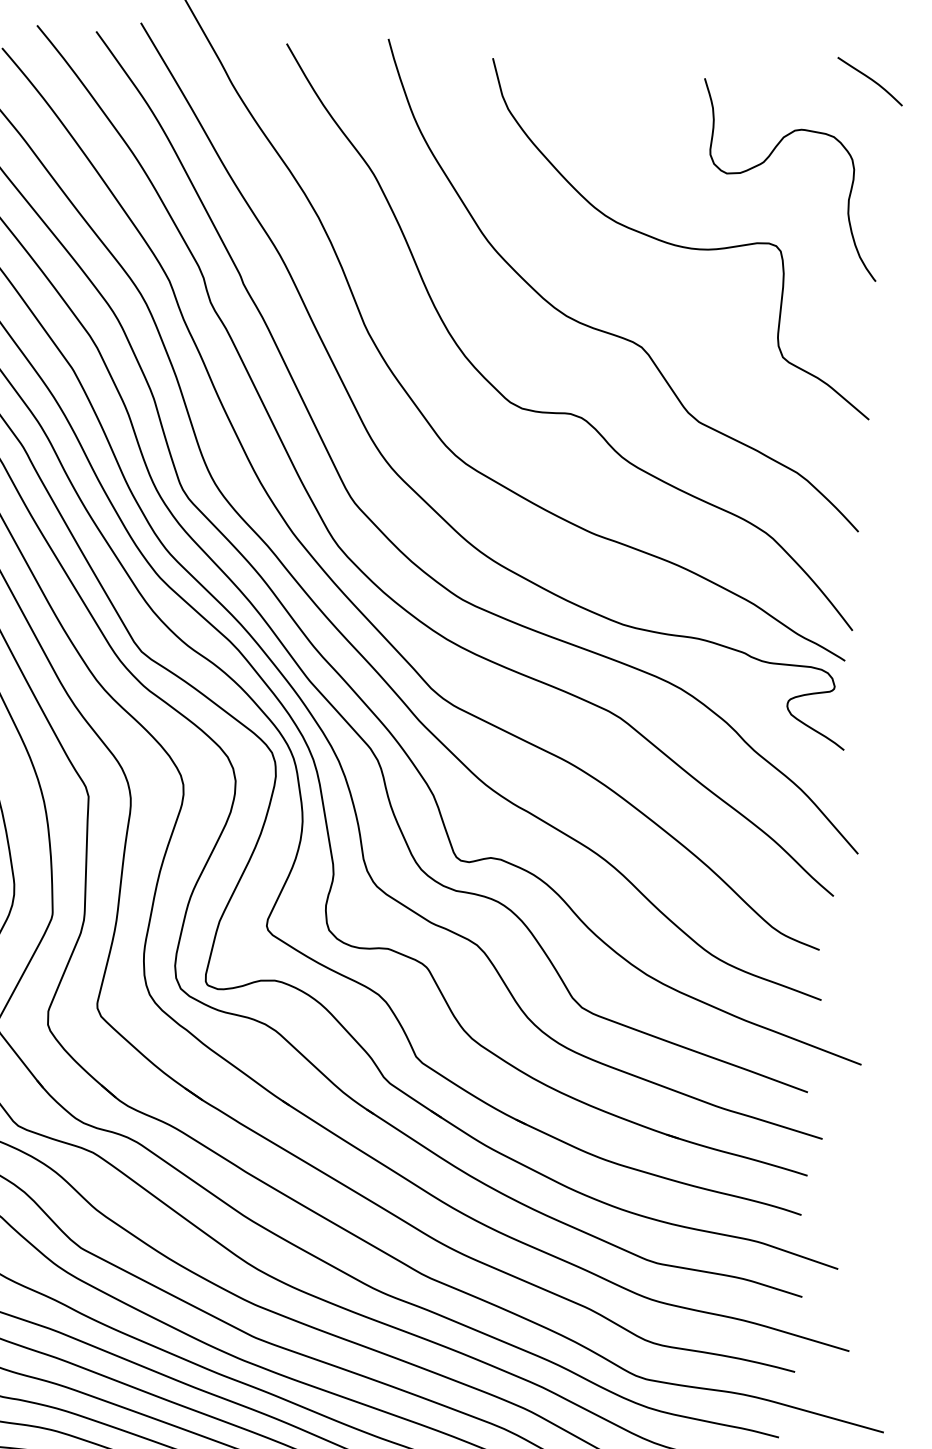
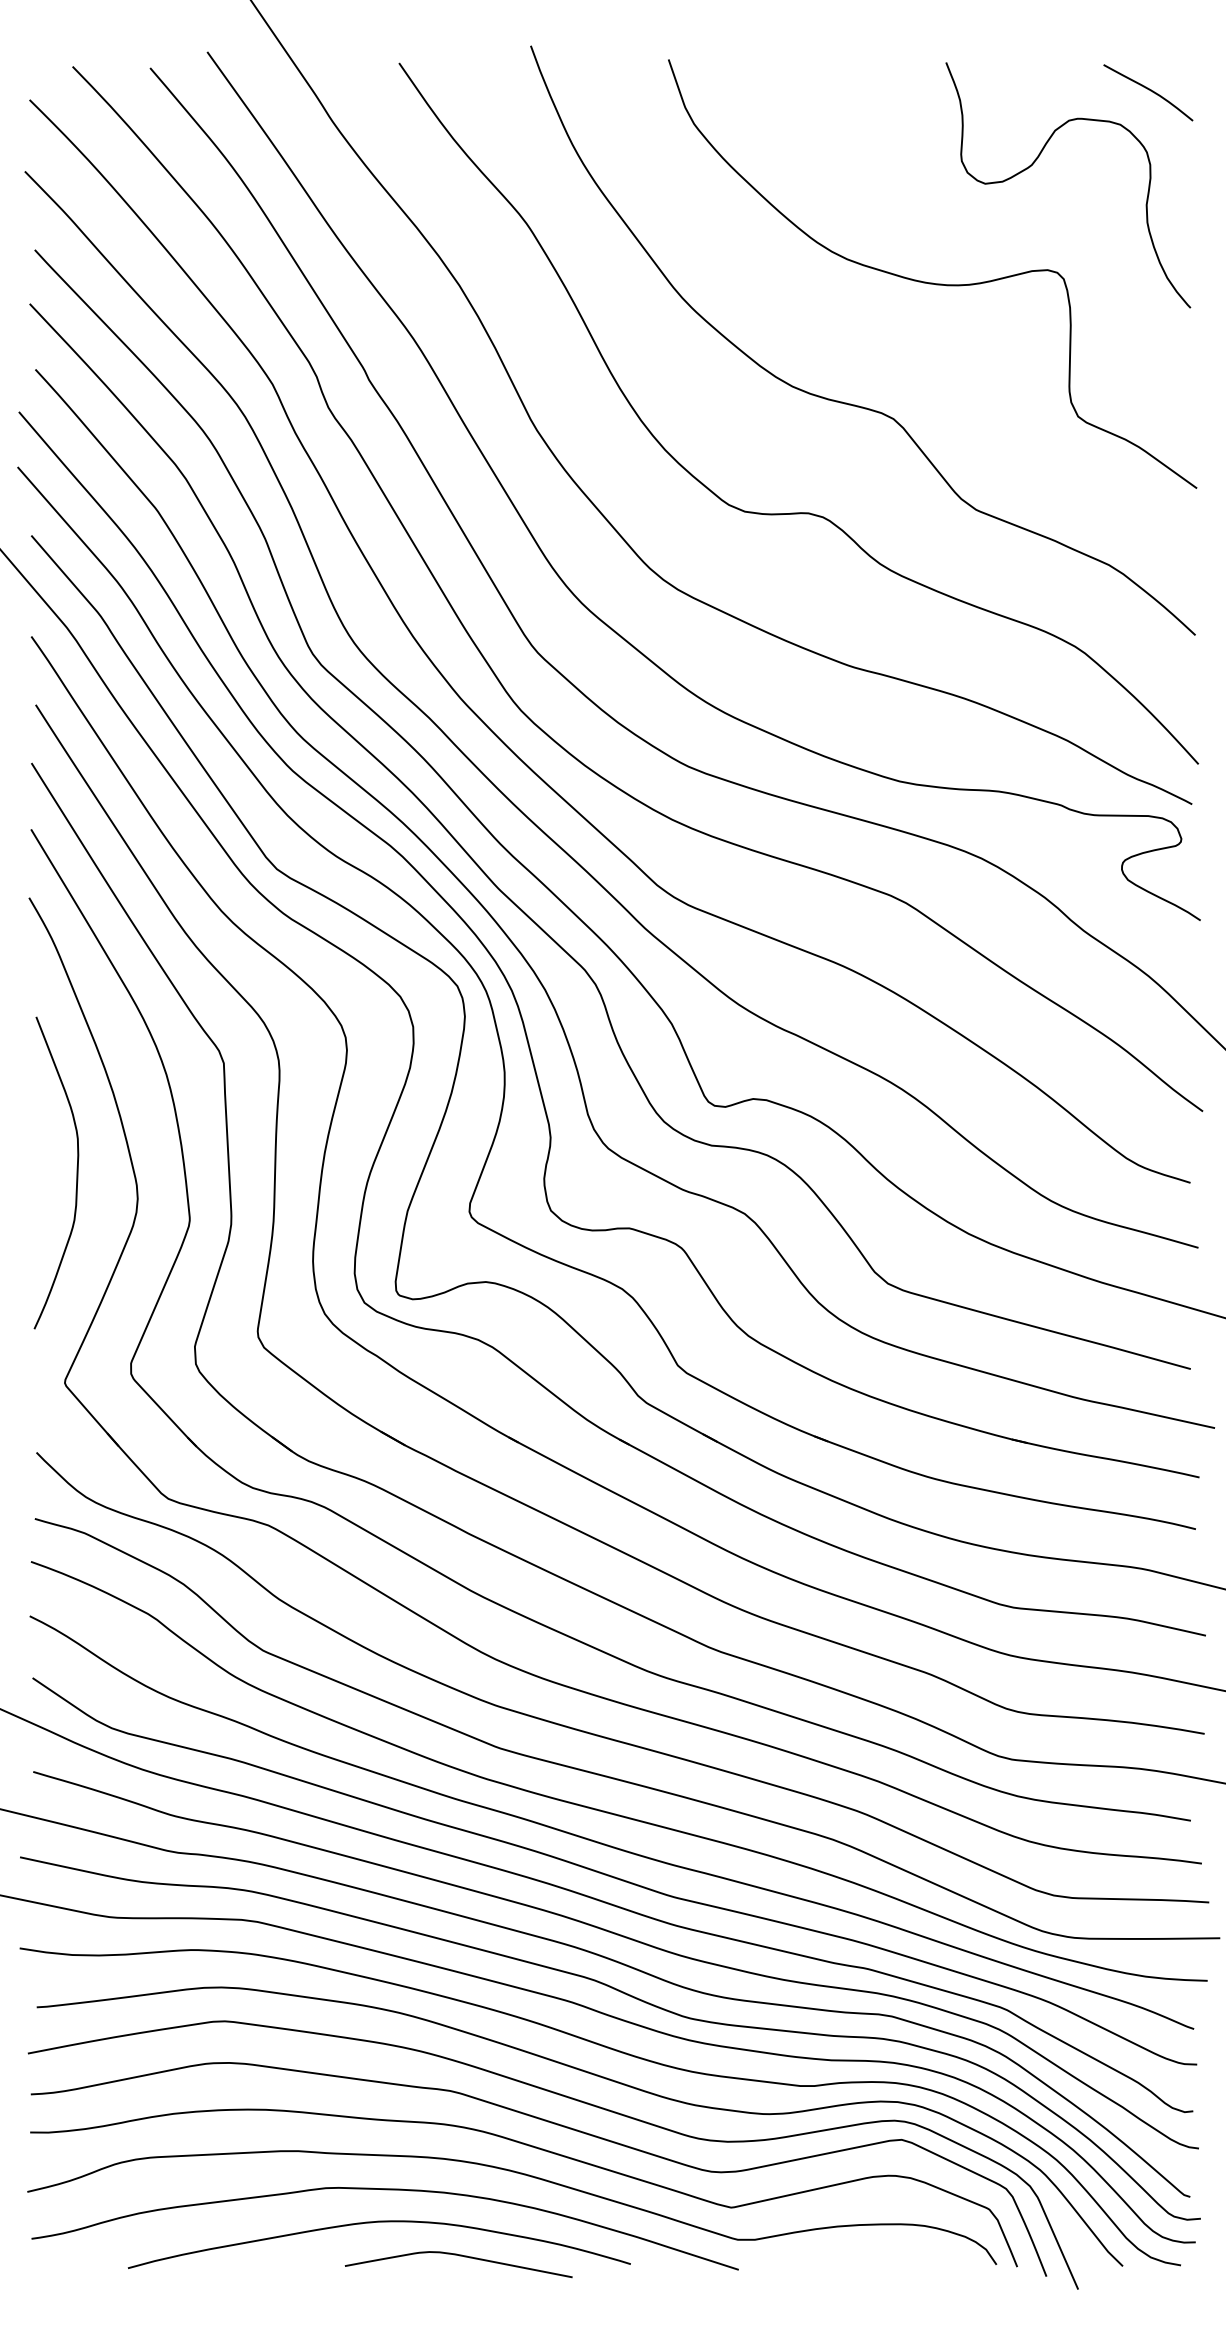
curve: (870, 79) -> (1148, 90), moved

